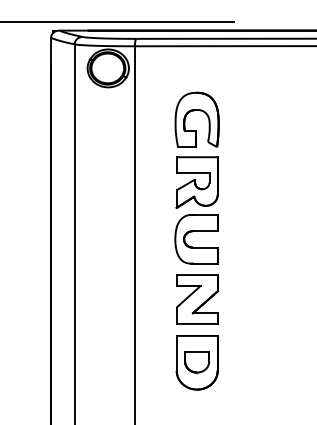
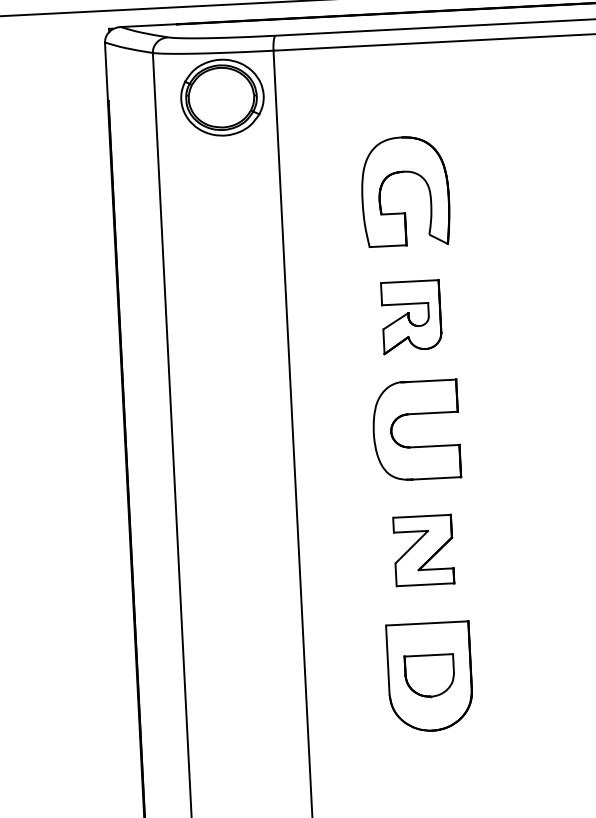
part: (196, 182) -> (410, 316), size x0.7
part: (197, 299) -> (424, 550), size x0.7

